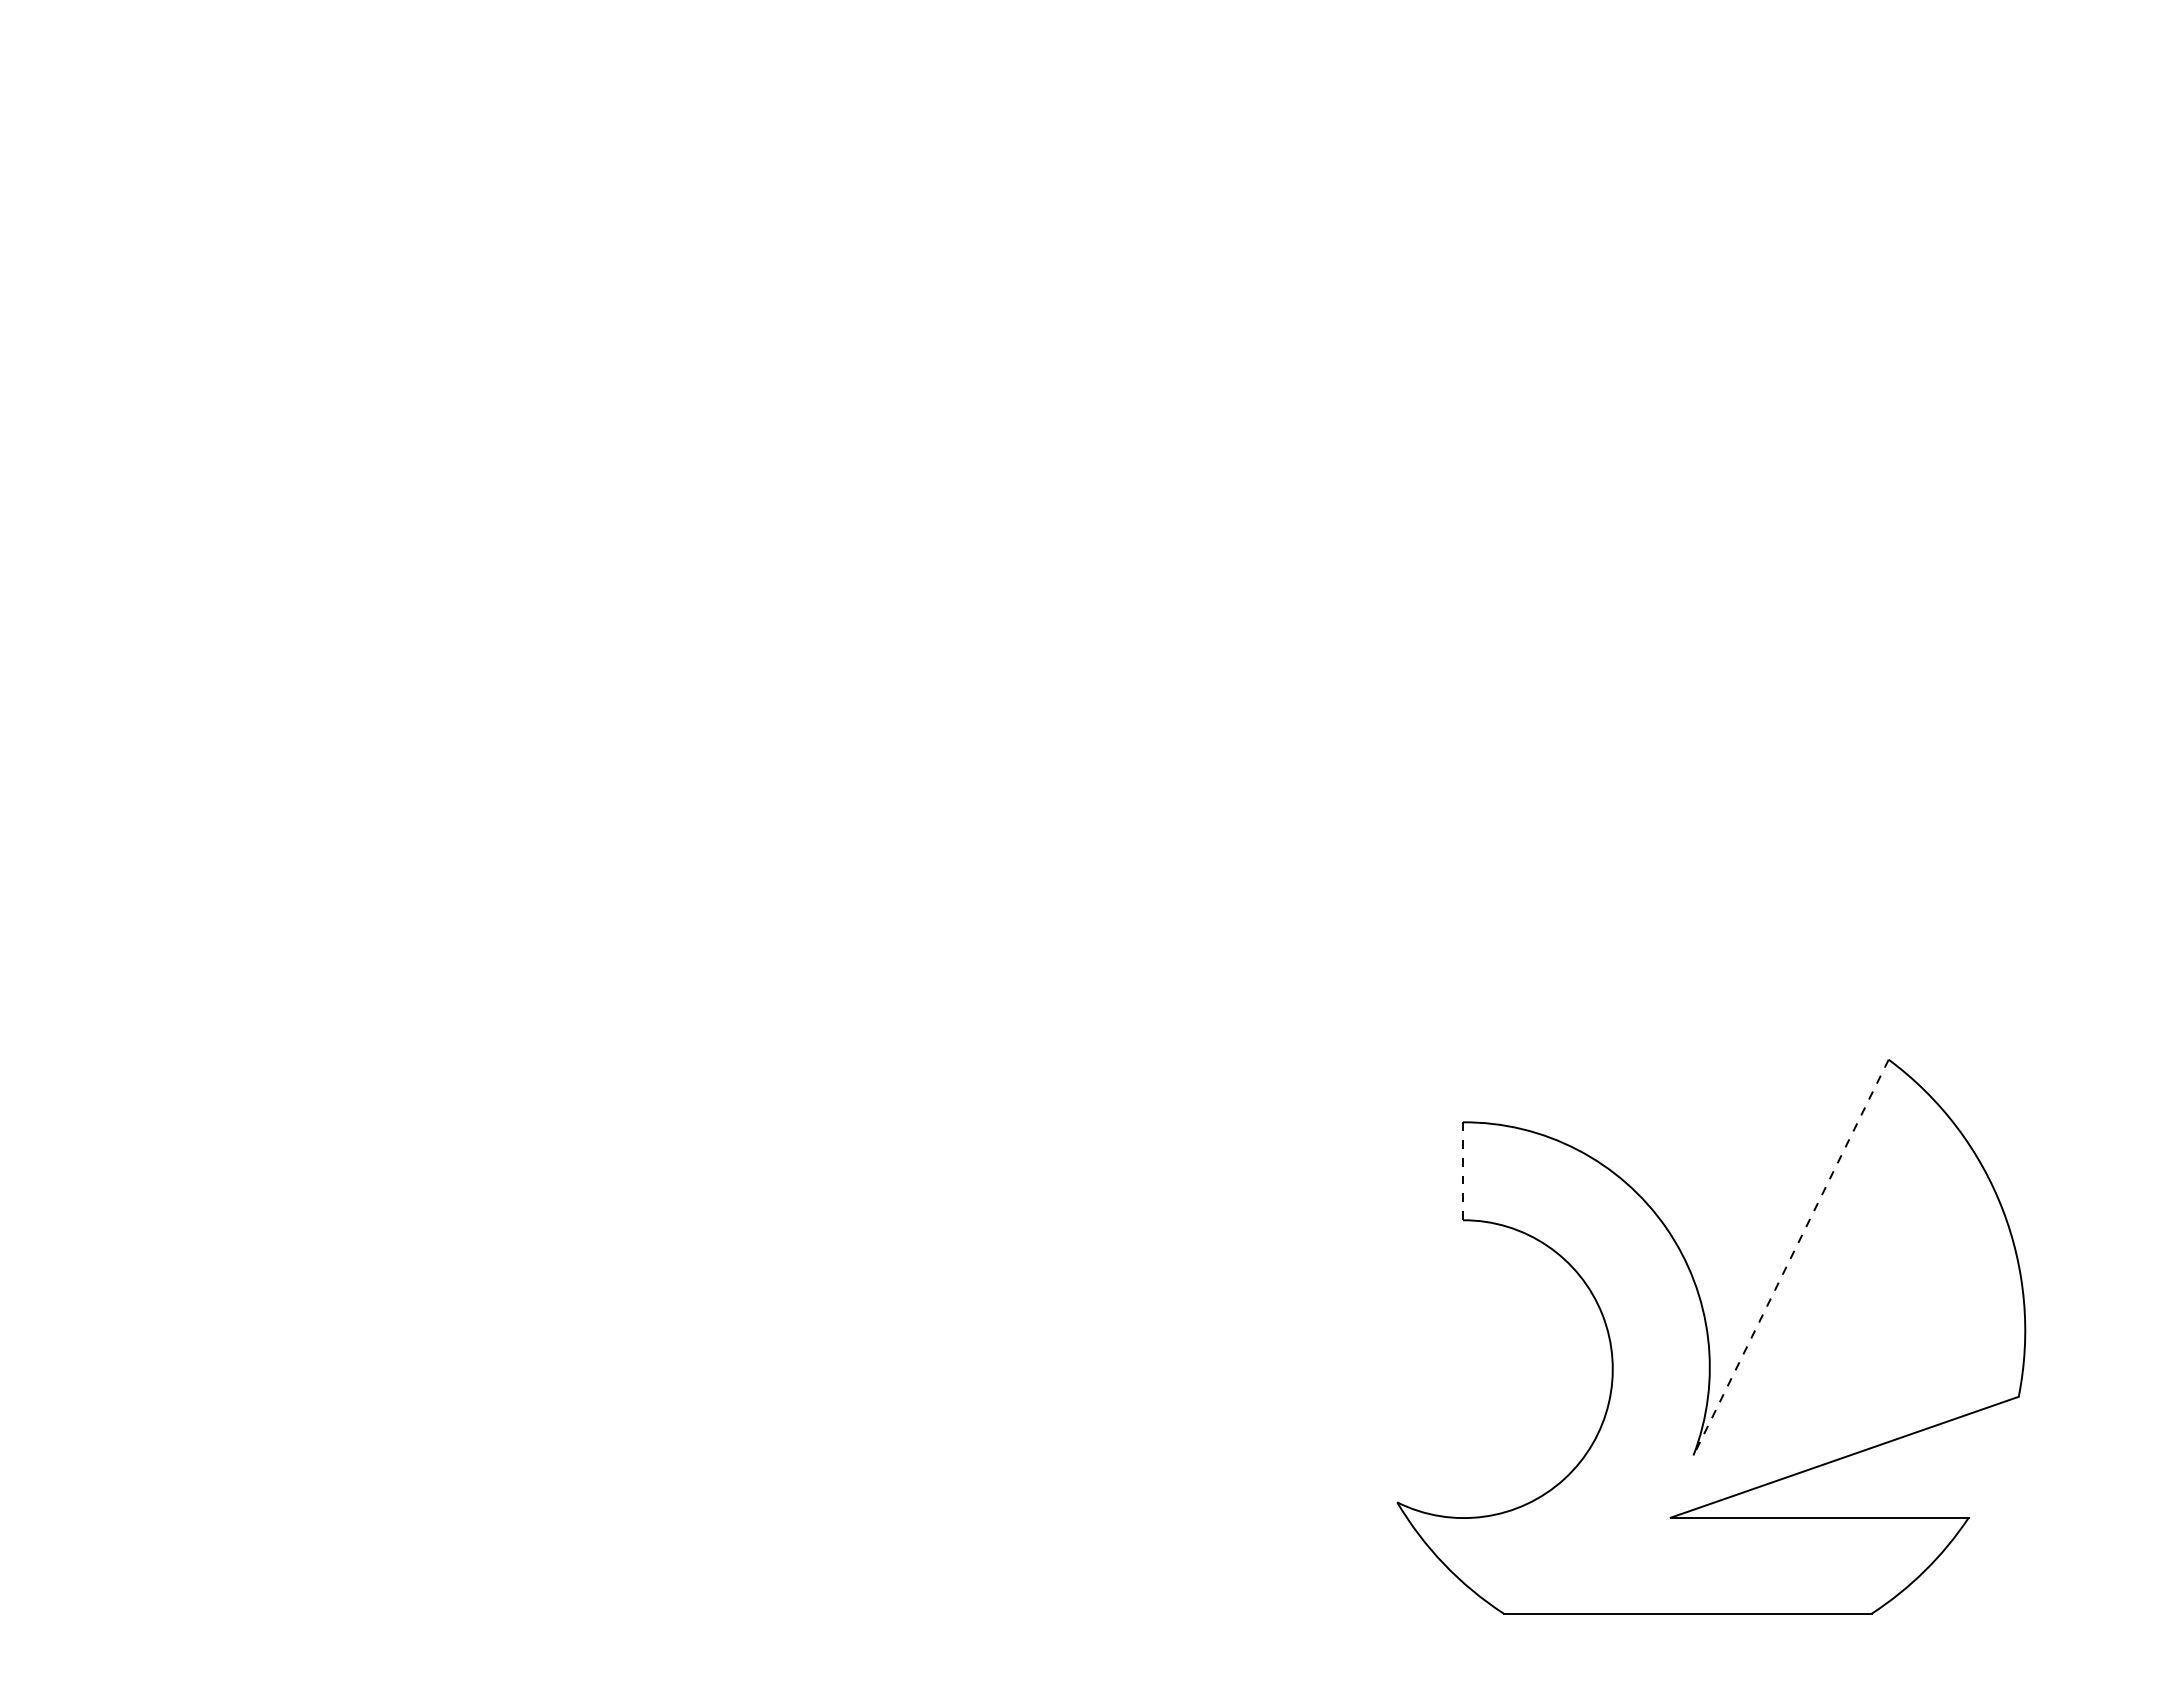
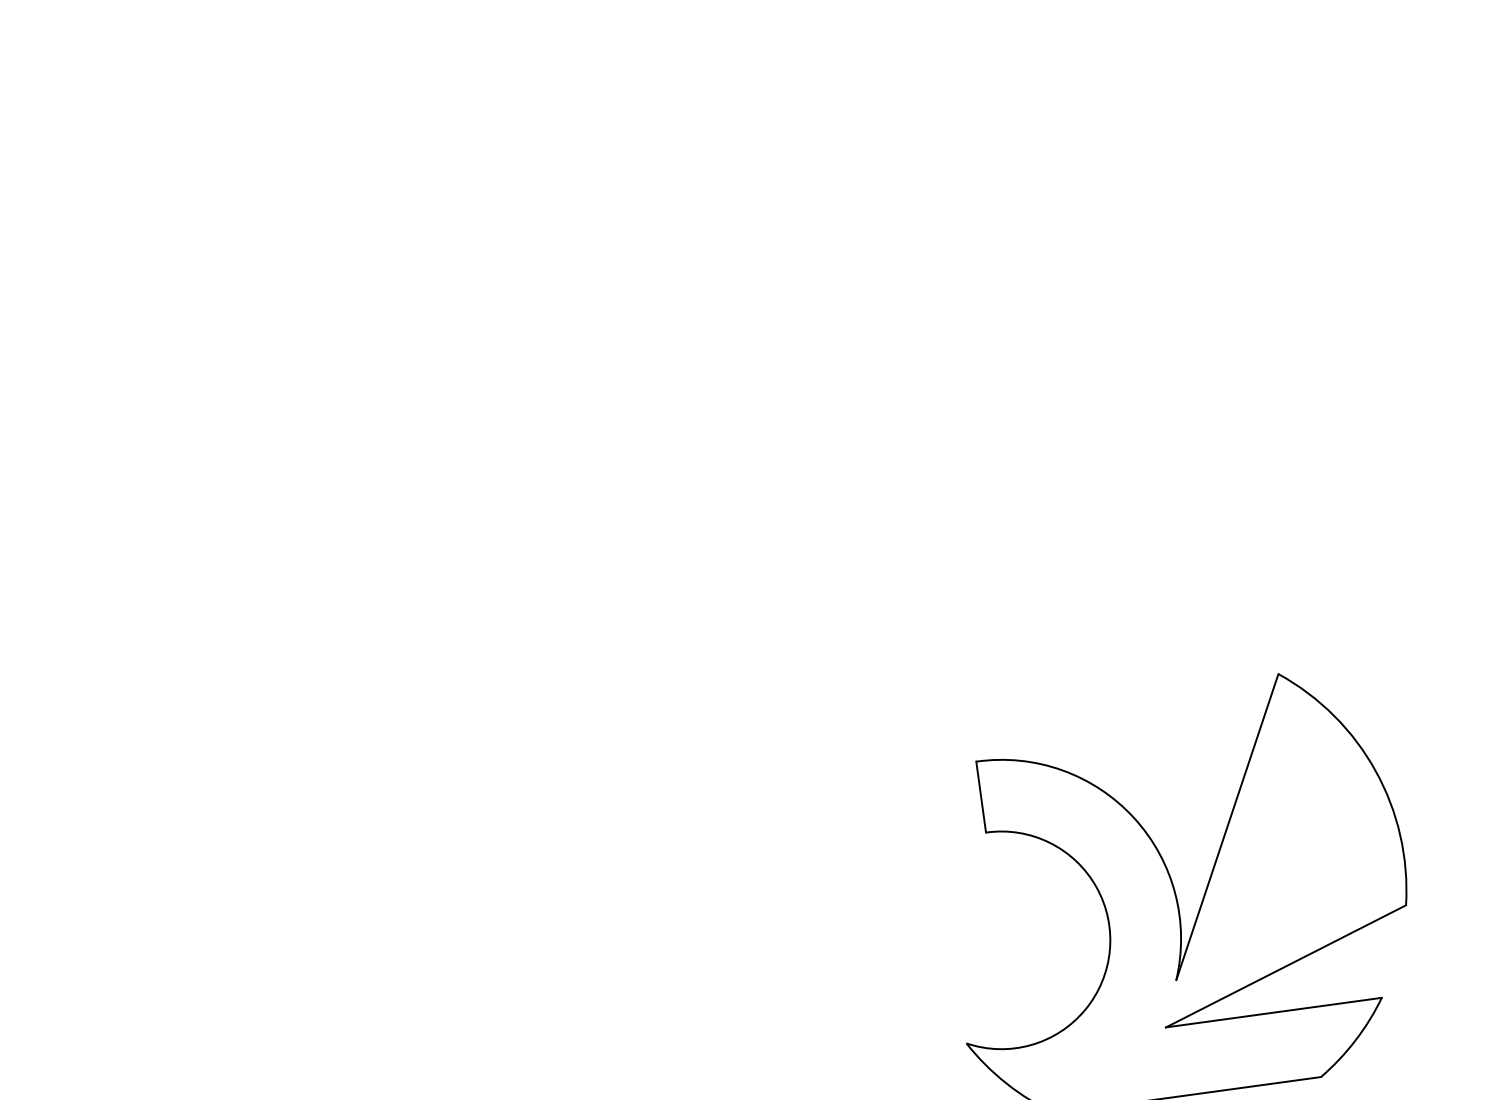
line: (1462, 1171) -> (980, 797), dashed -> solid
line: (1791, 1257) -> (1227, 826), dashed -> solid

